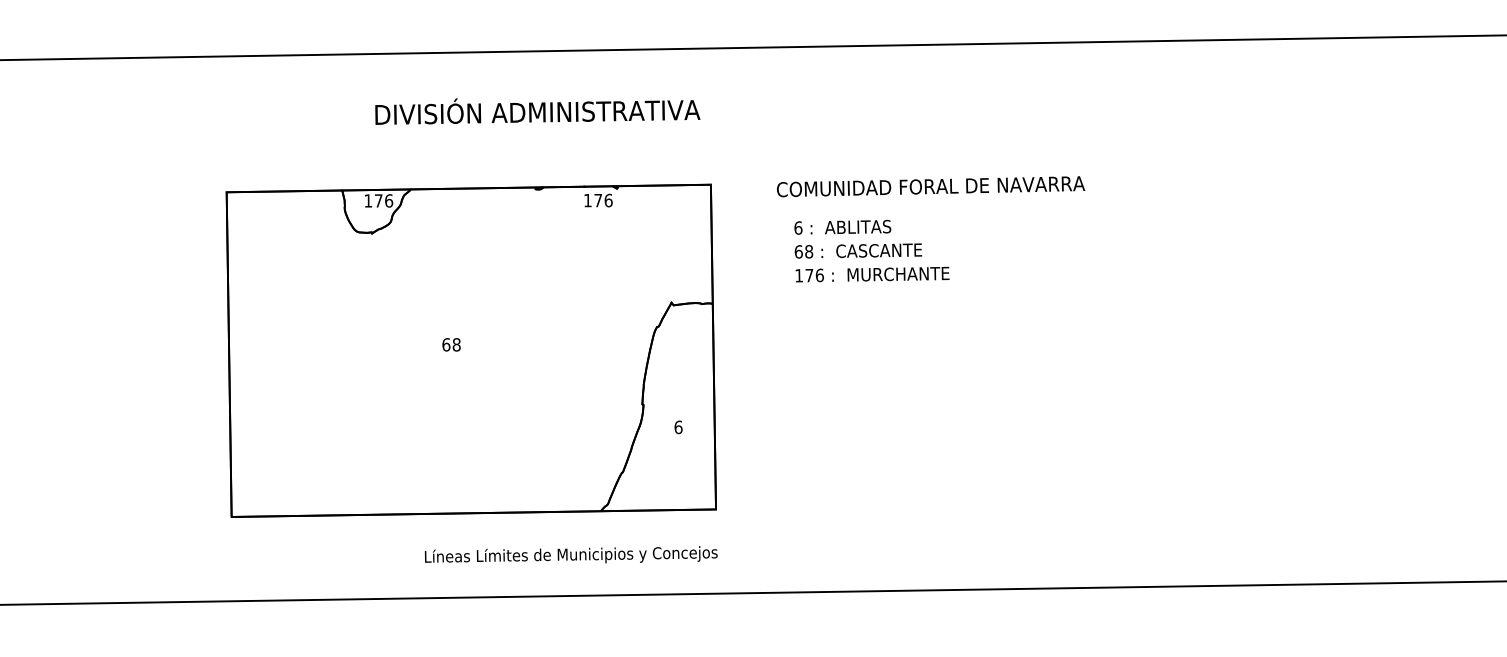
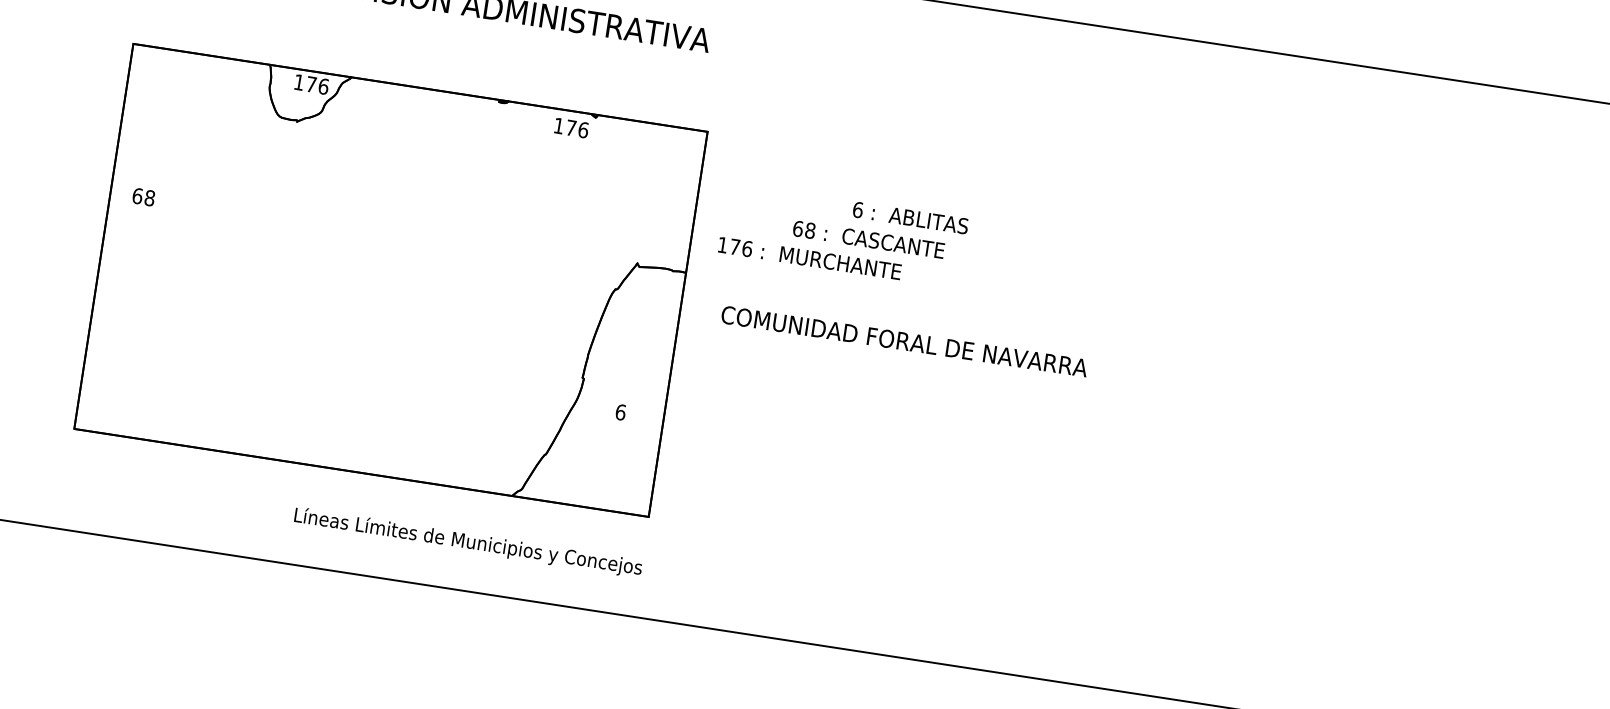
text: (931, 186) -> (905, 341), moved
text: (842, 226) -> (910, 216), moved
text: (872, 274) -> (809, 258), moved
text: (451, 344) -> (143, 196), moved

